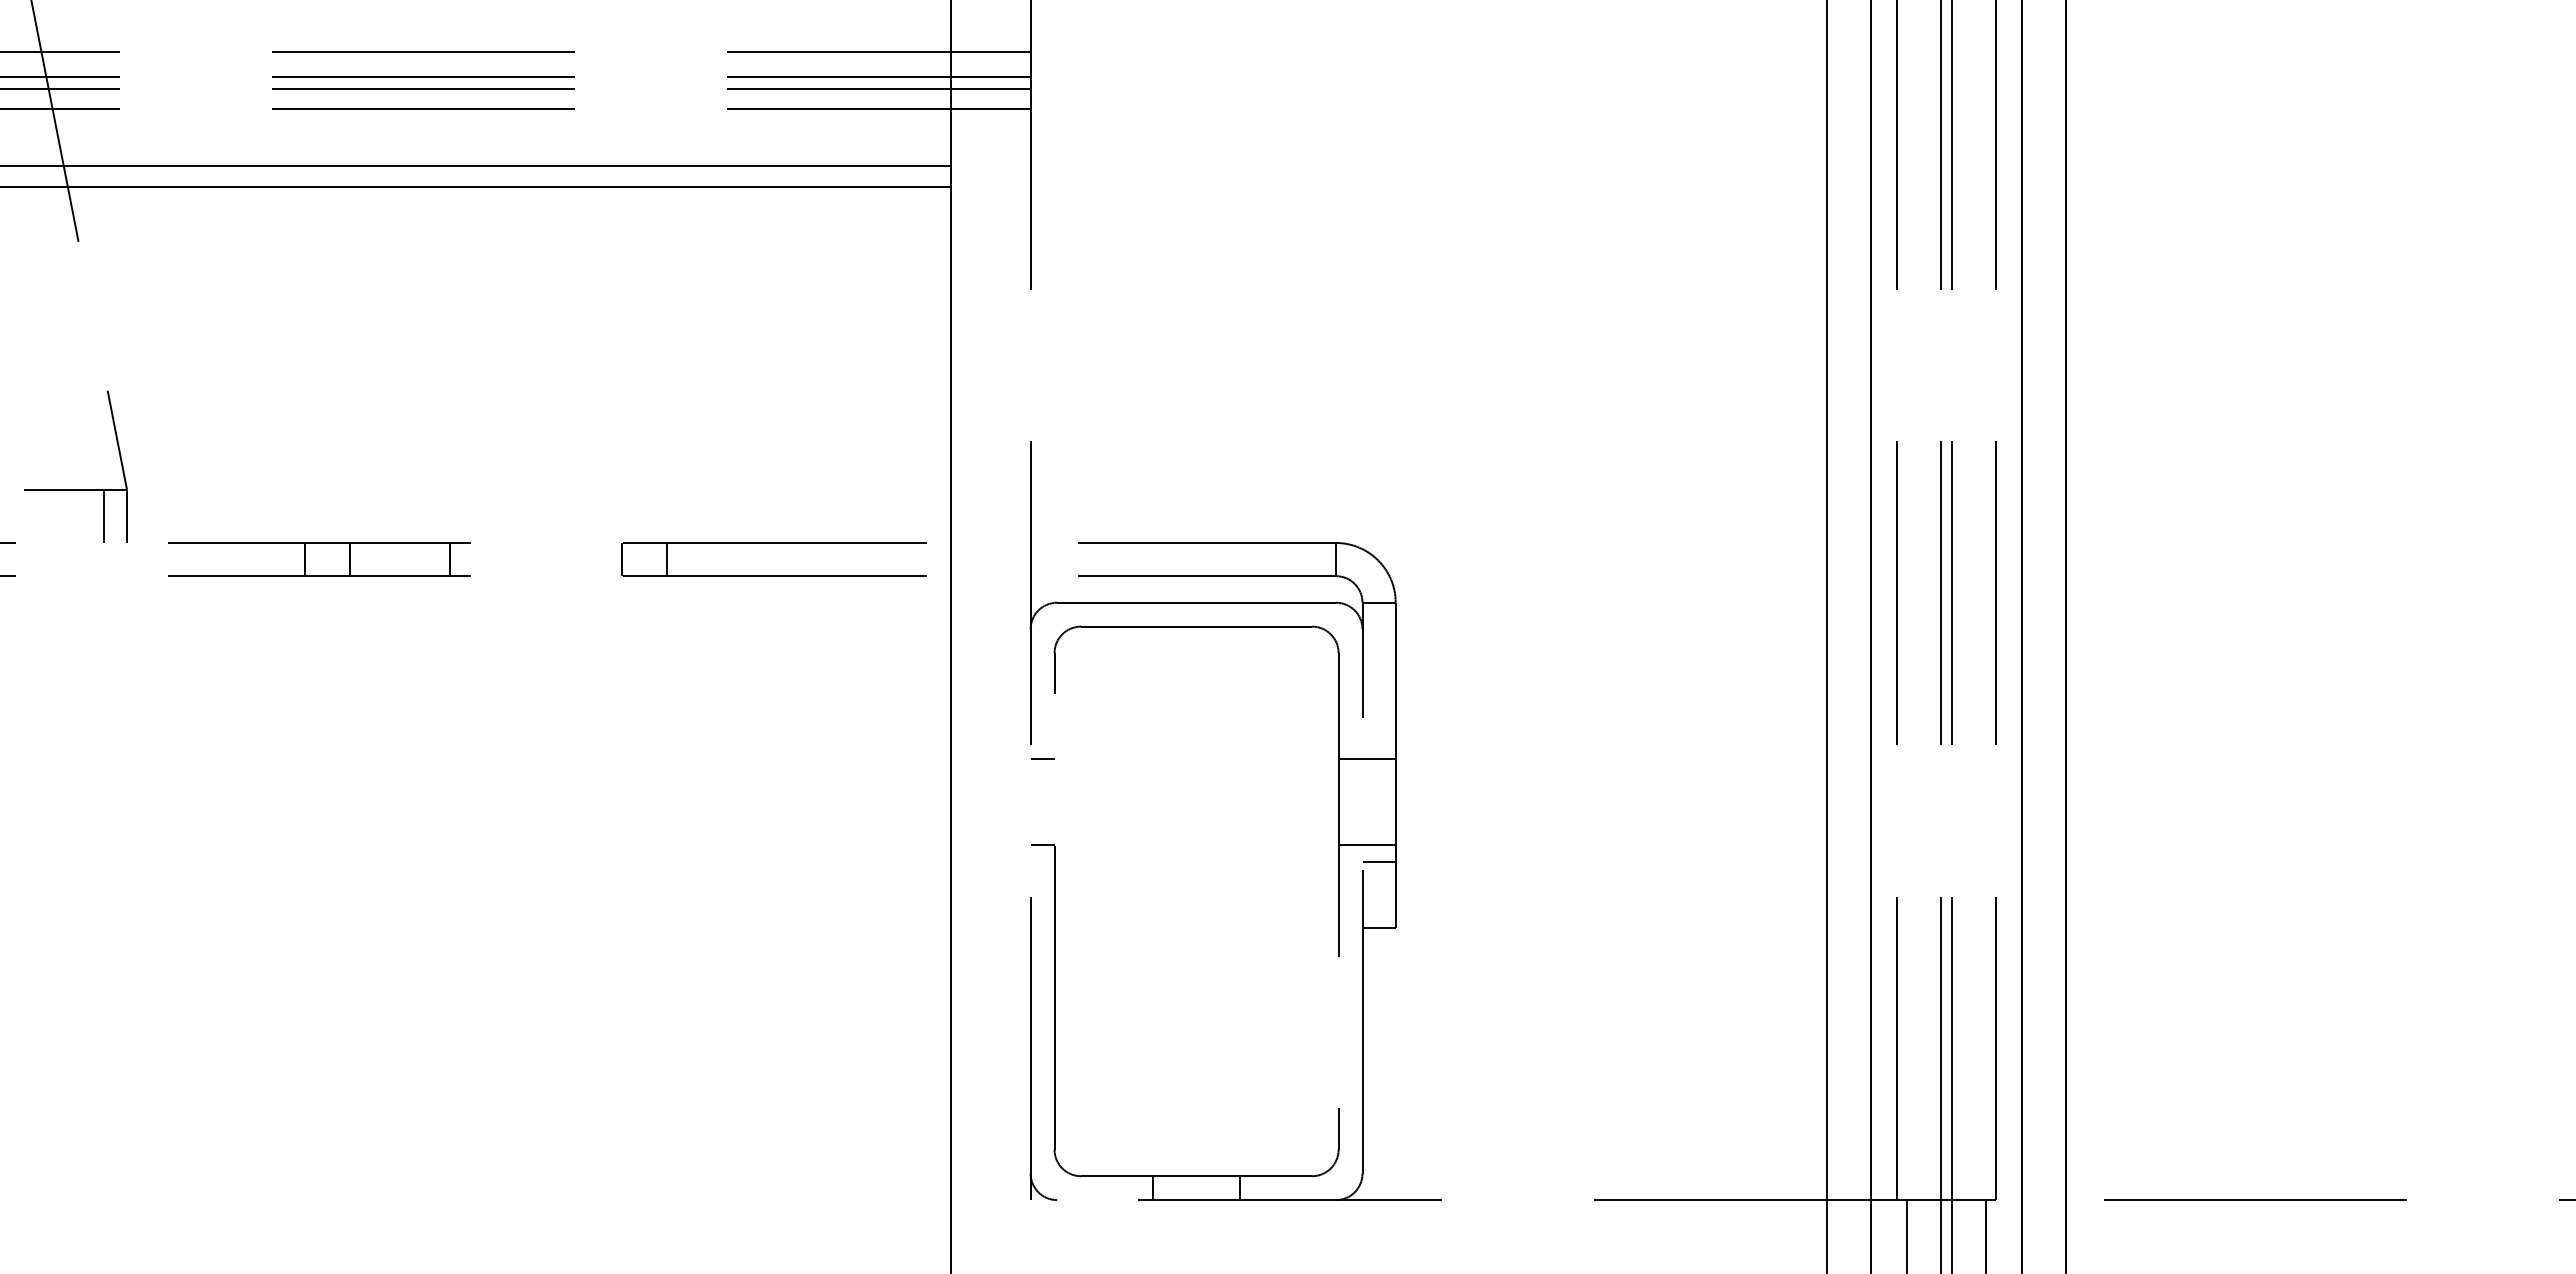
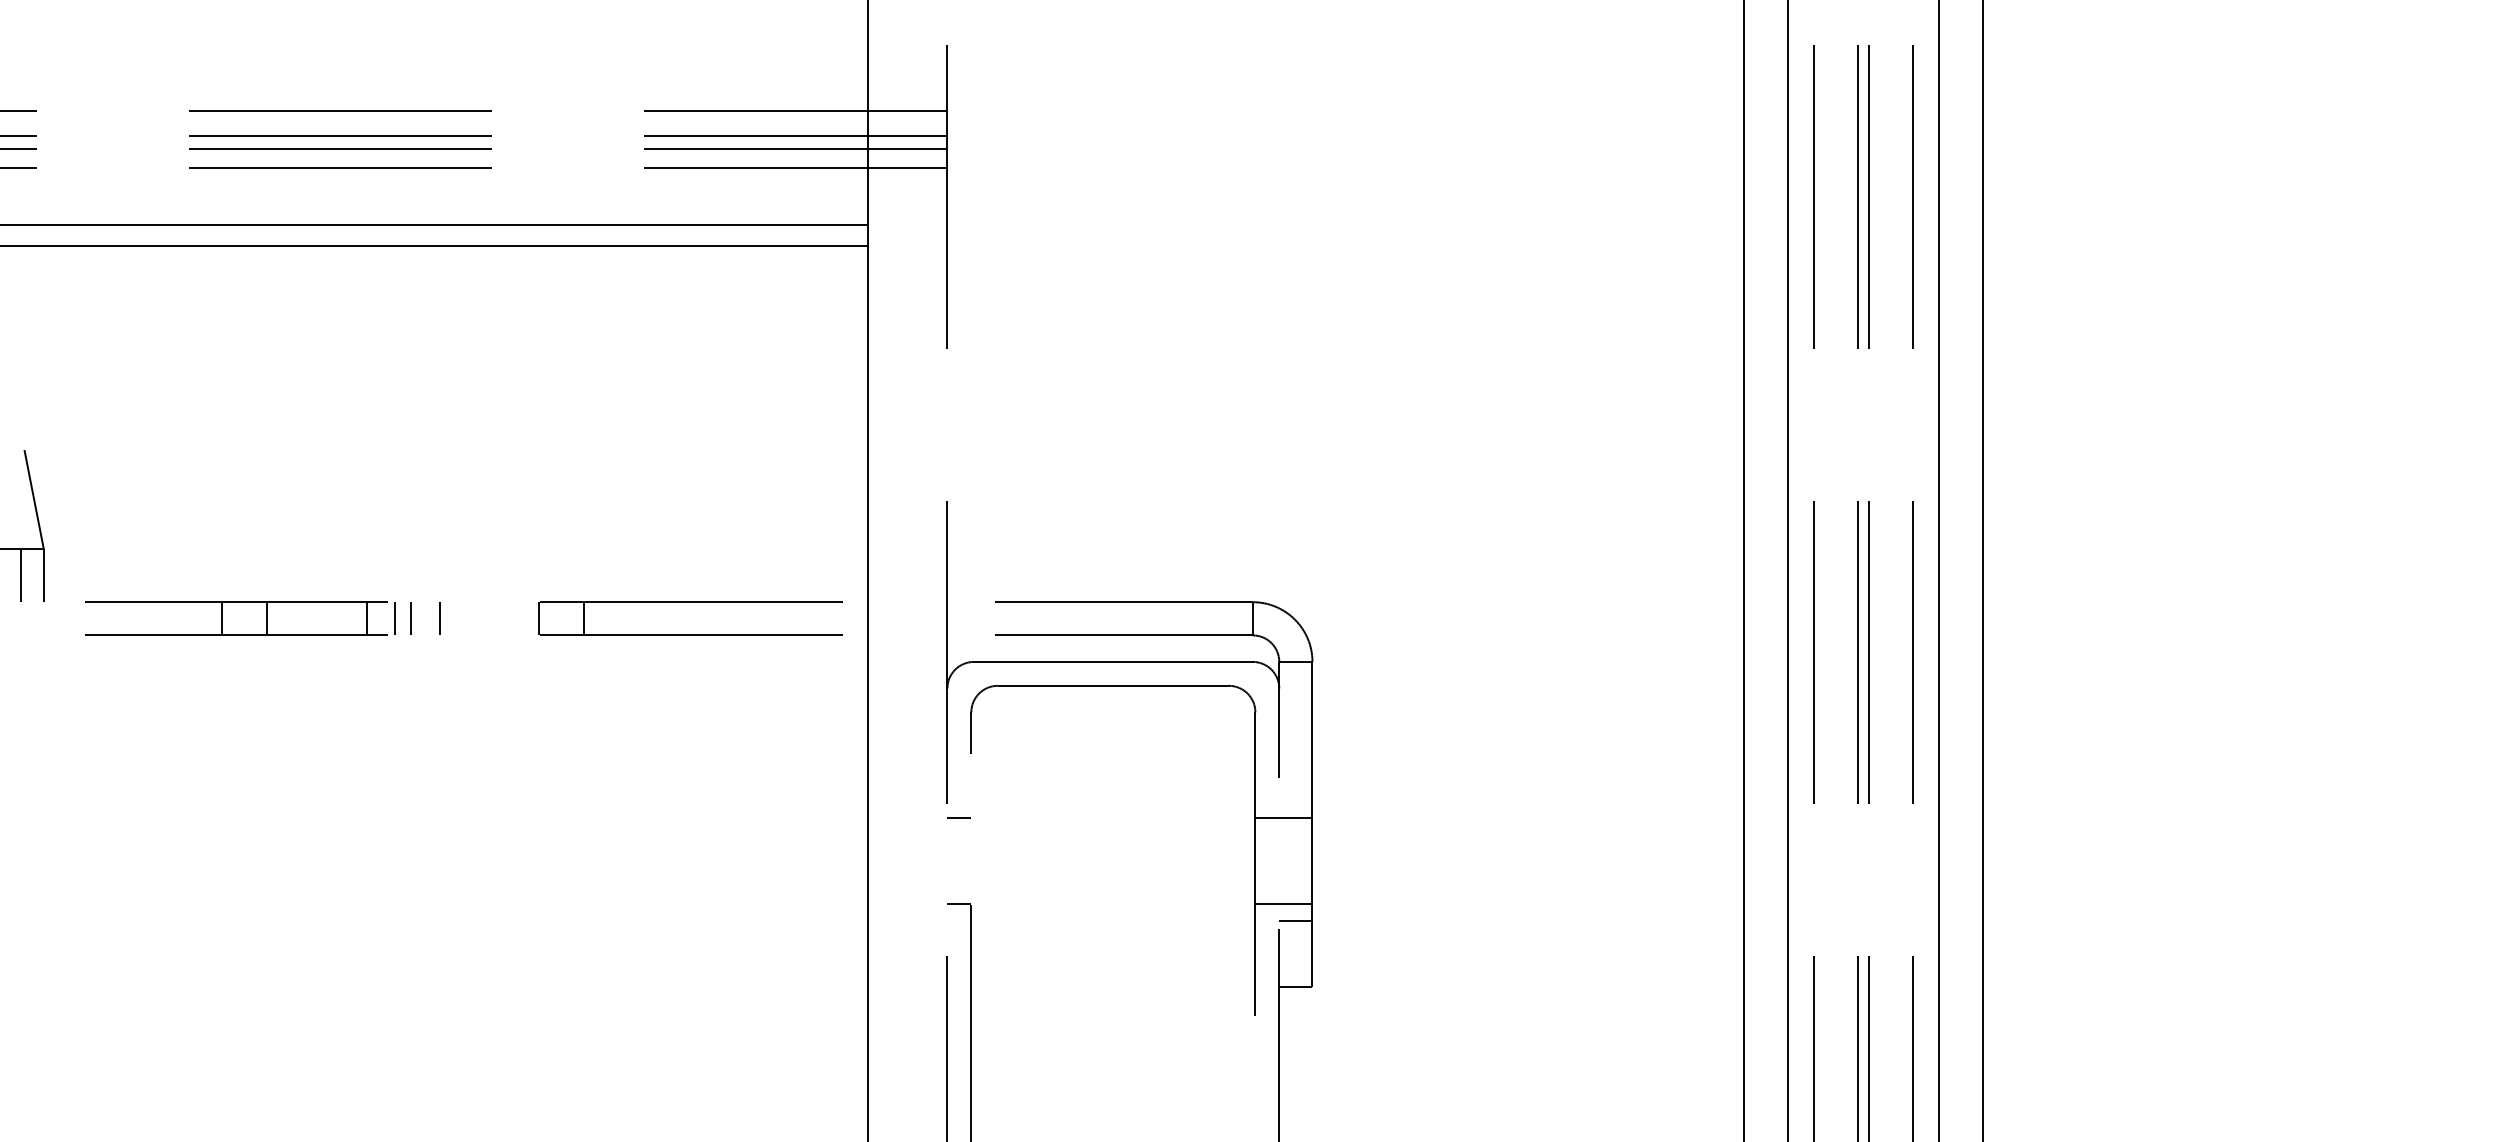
line: (478, 559) -> (395, 618), added
line: (494, 559) -> (411, 618), added
line: (522, 559) -> (439, 618), added

